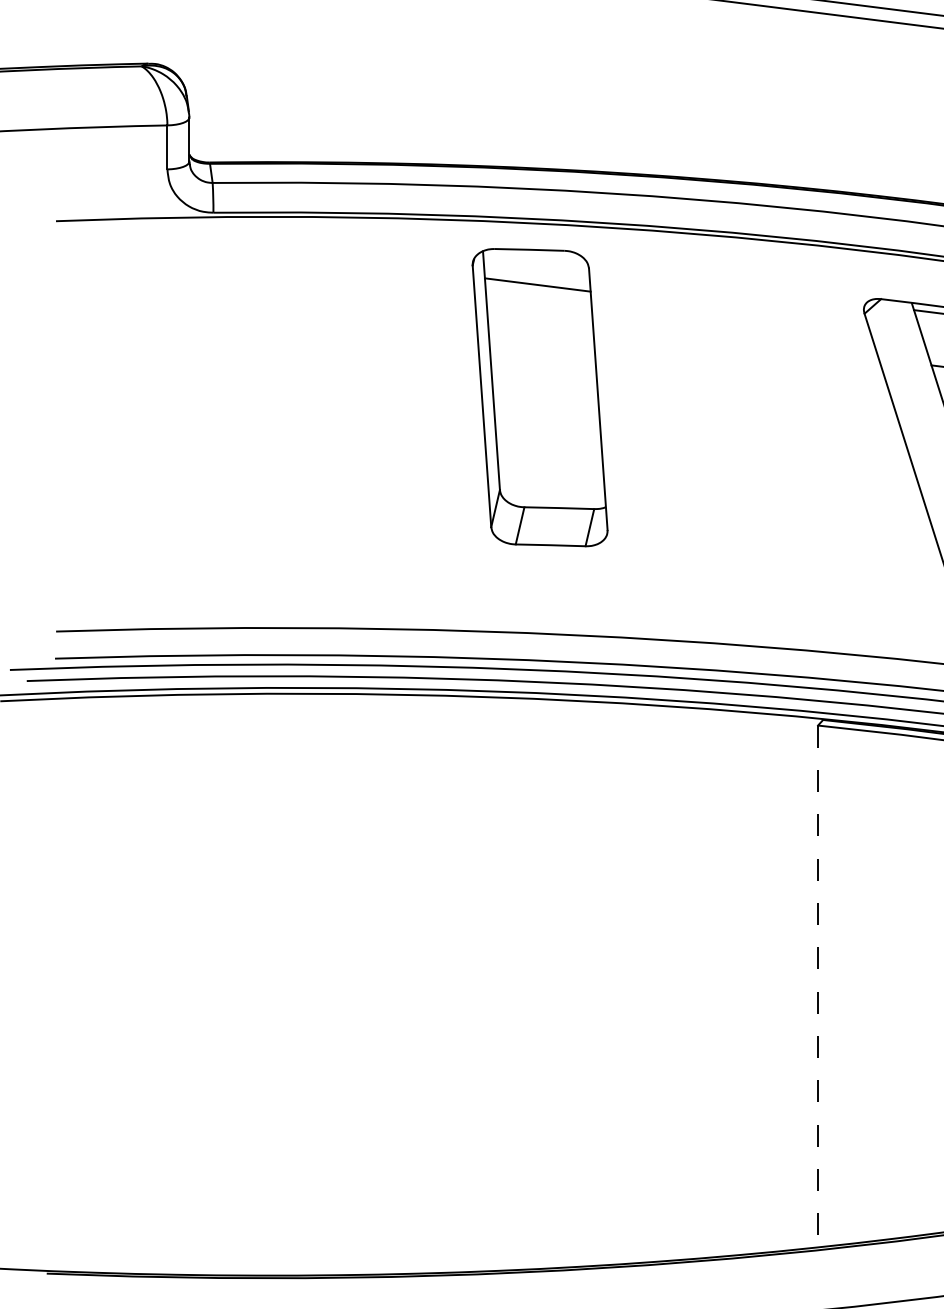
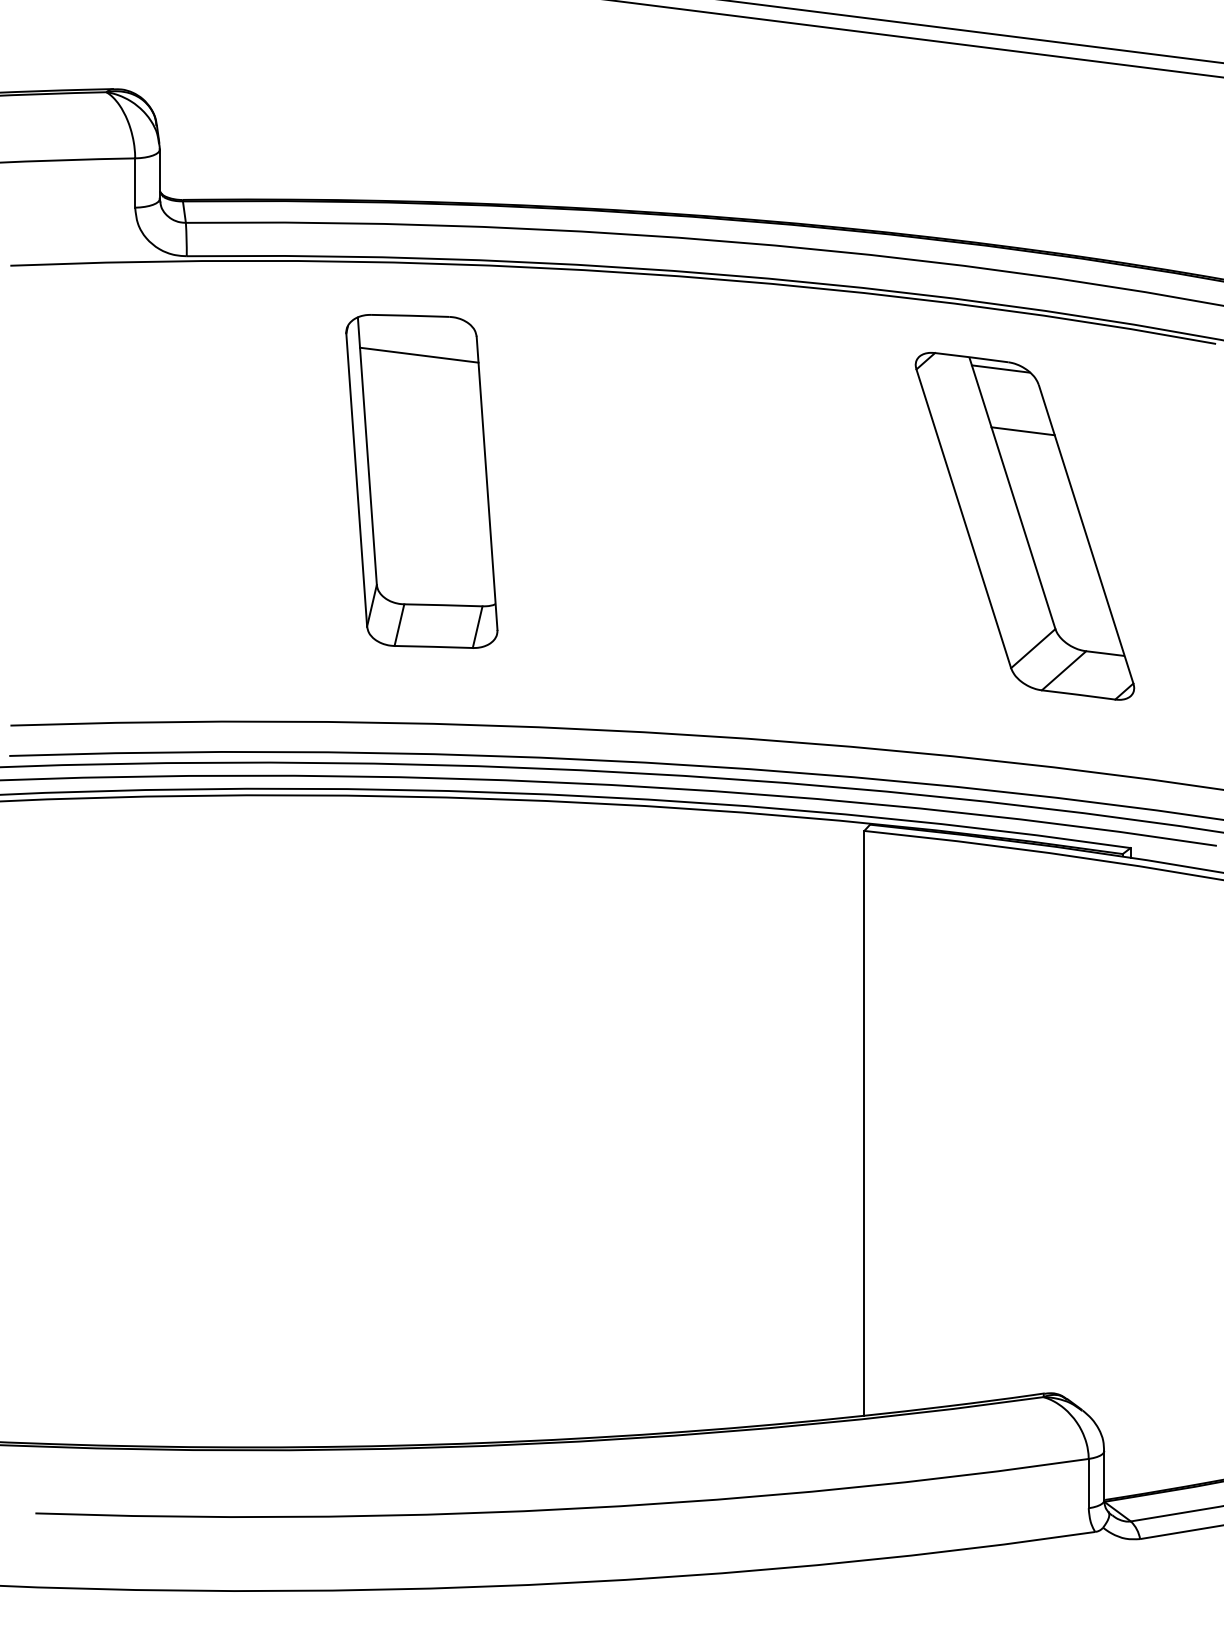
part: (539, 397) -> (421, 481), moved
line: (818, 986) -> (864, 1123), dashed -> solid

